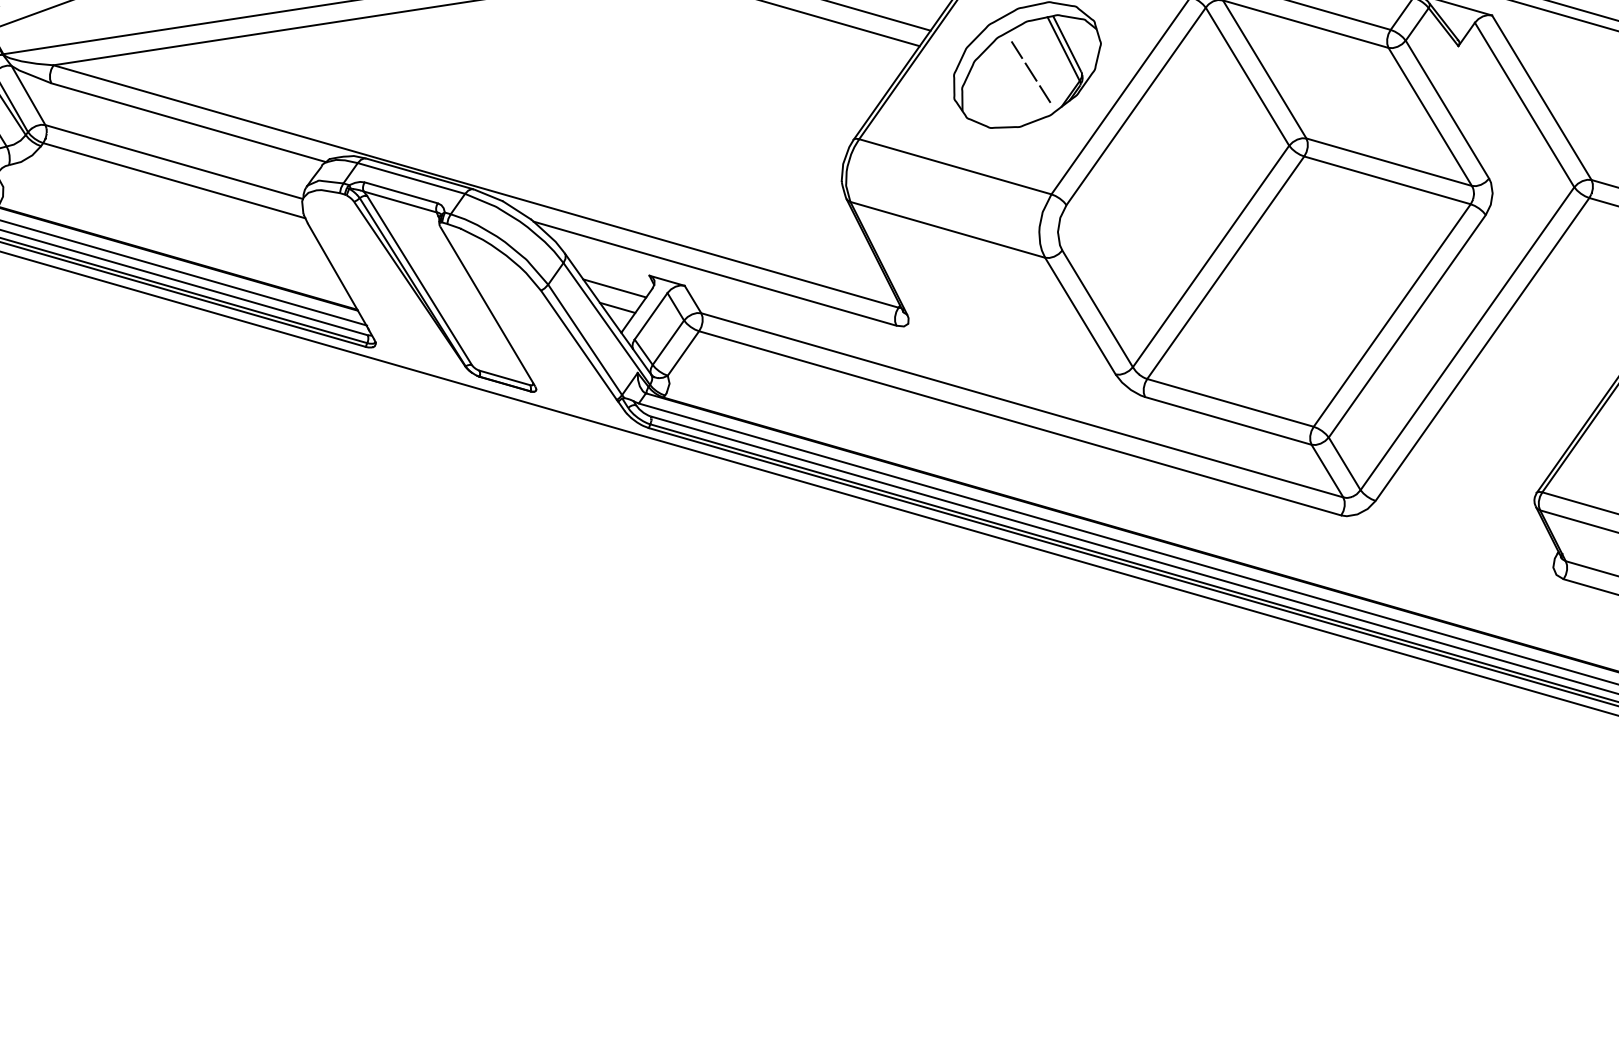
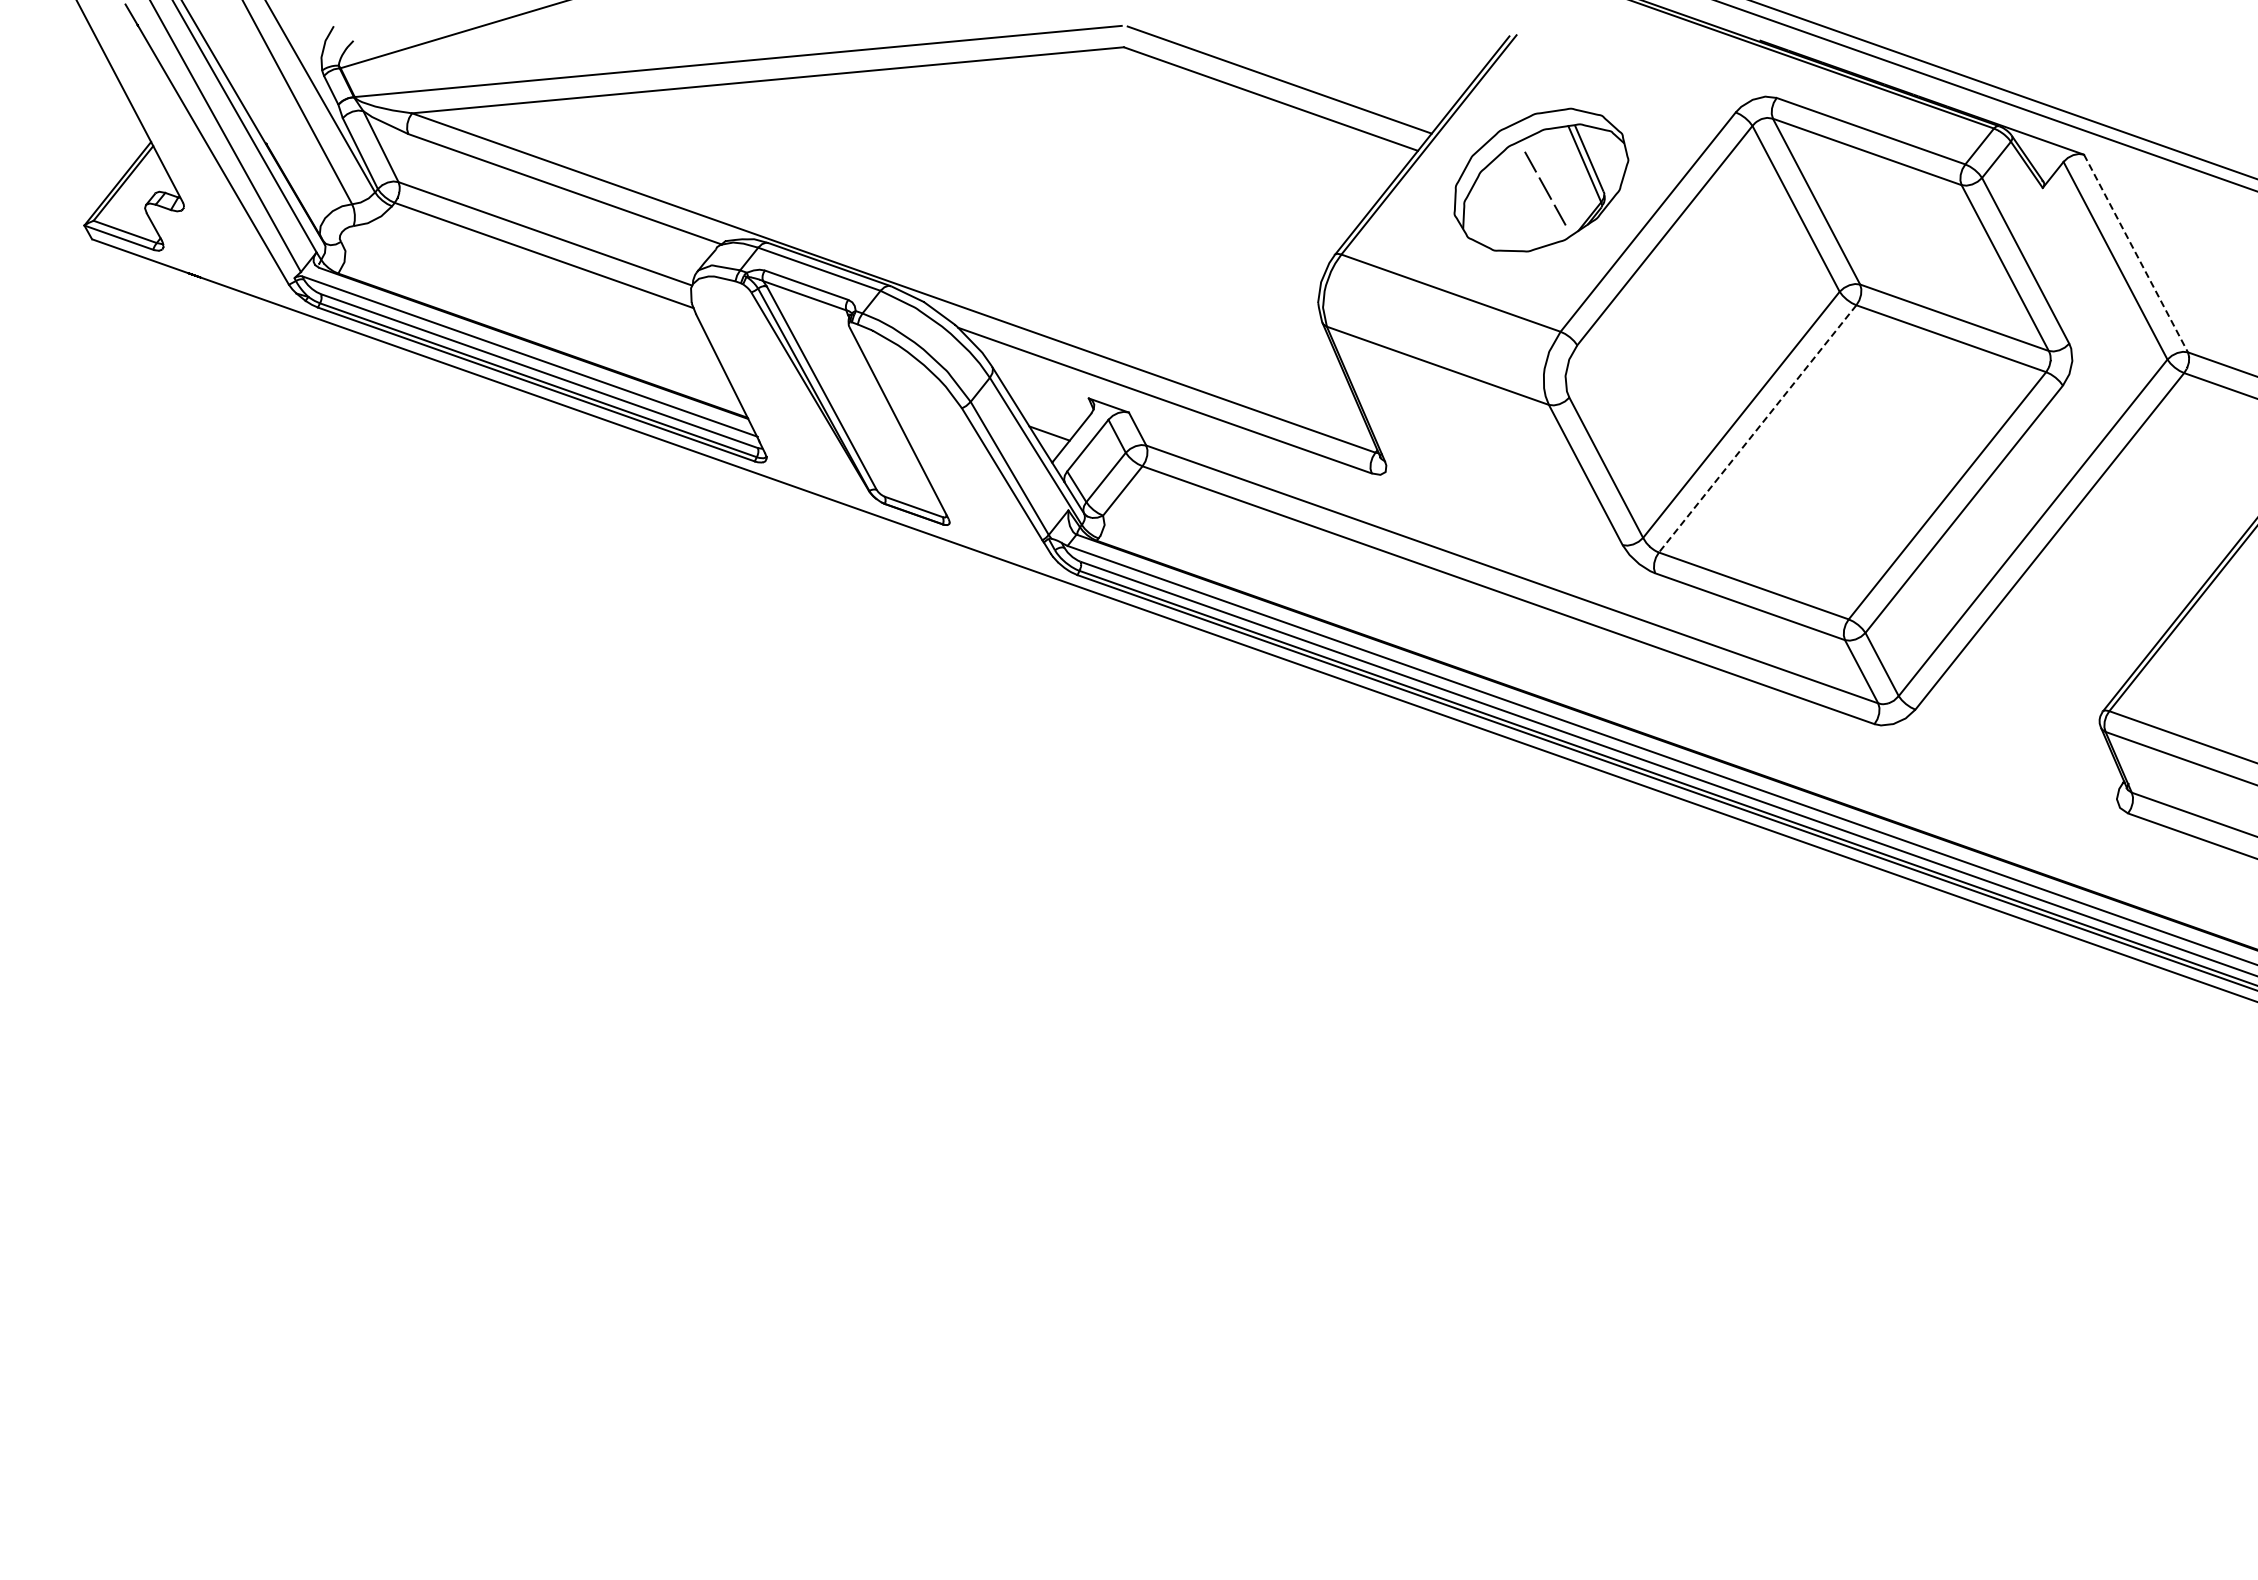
line: (1541, 97) -> (2135, 253), solid -> dashed
line: (1225, 268) -> (1757, 429), solid -> dashed
line: (614, 288) -> (1047, 410), removed

